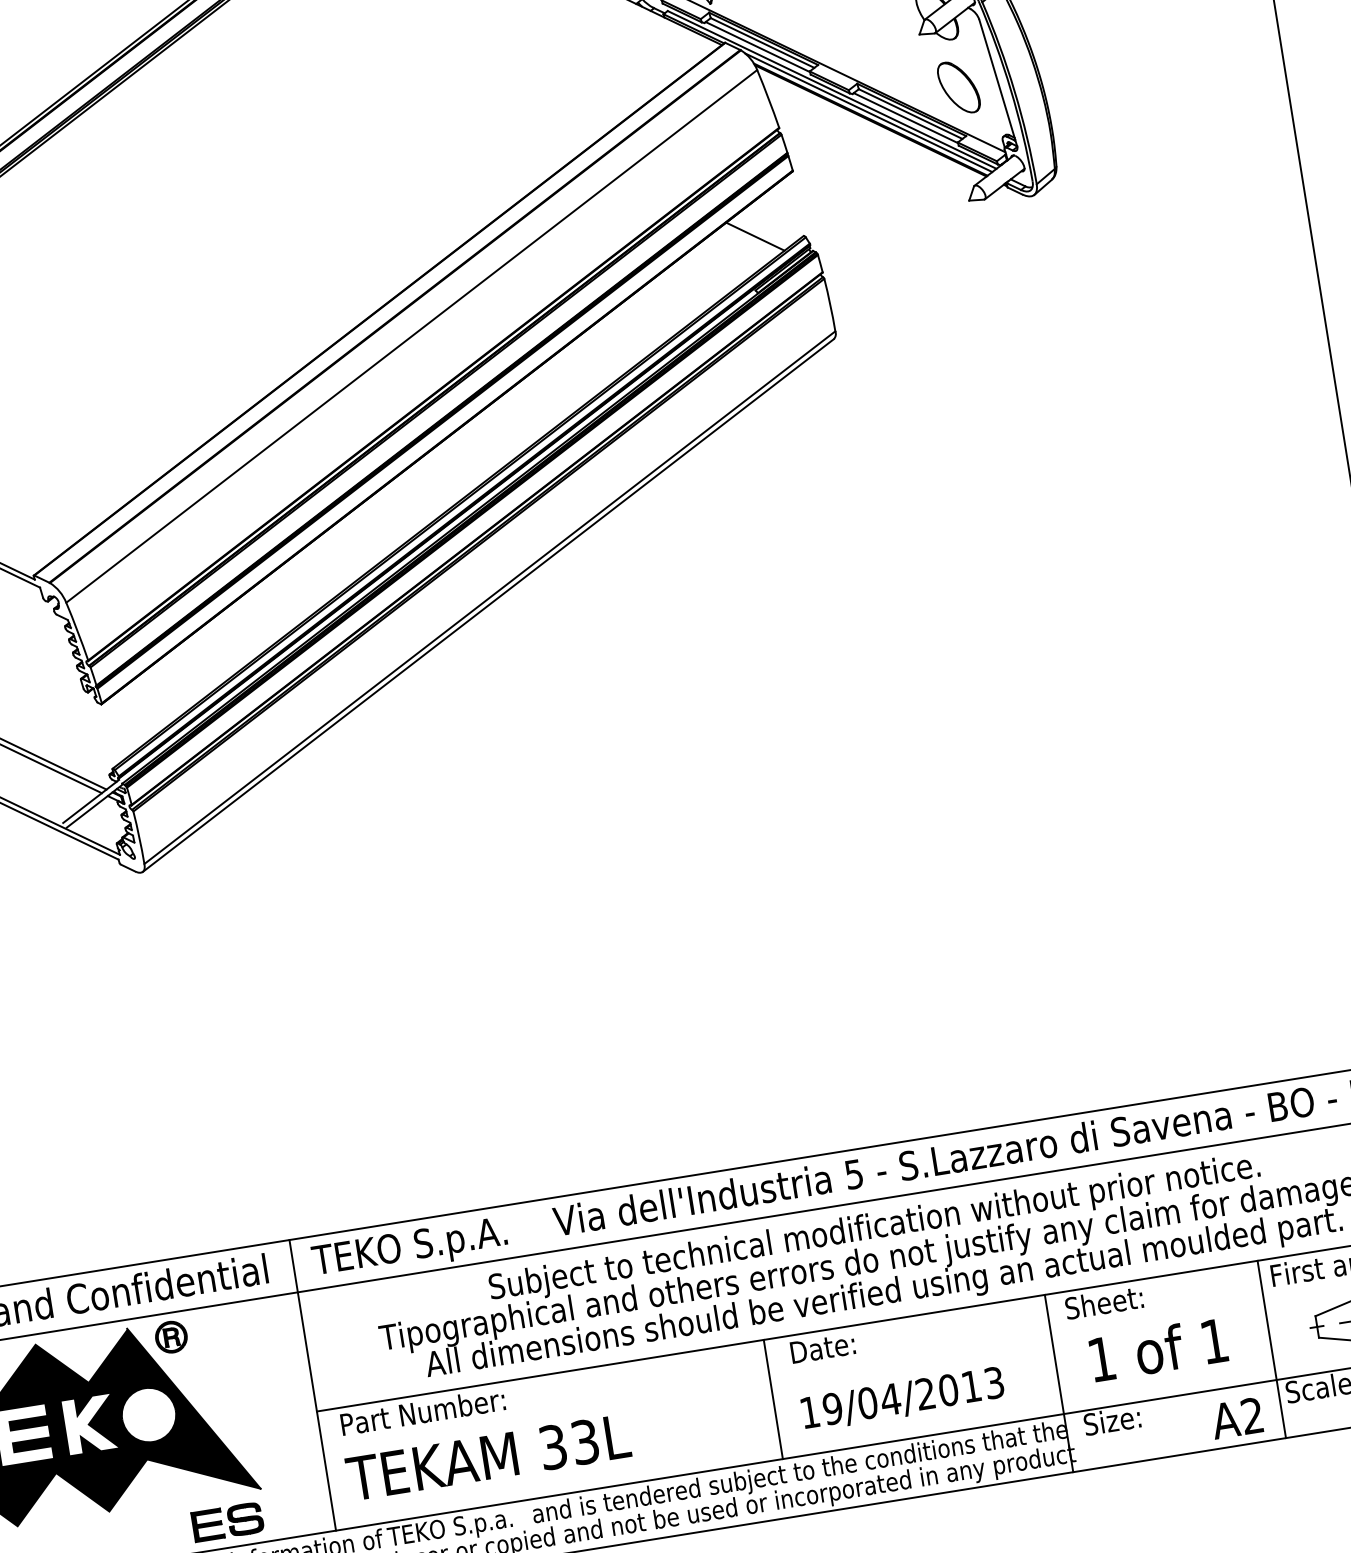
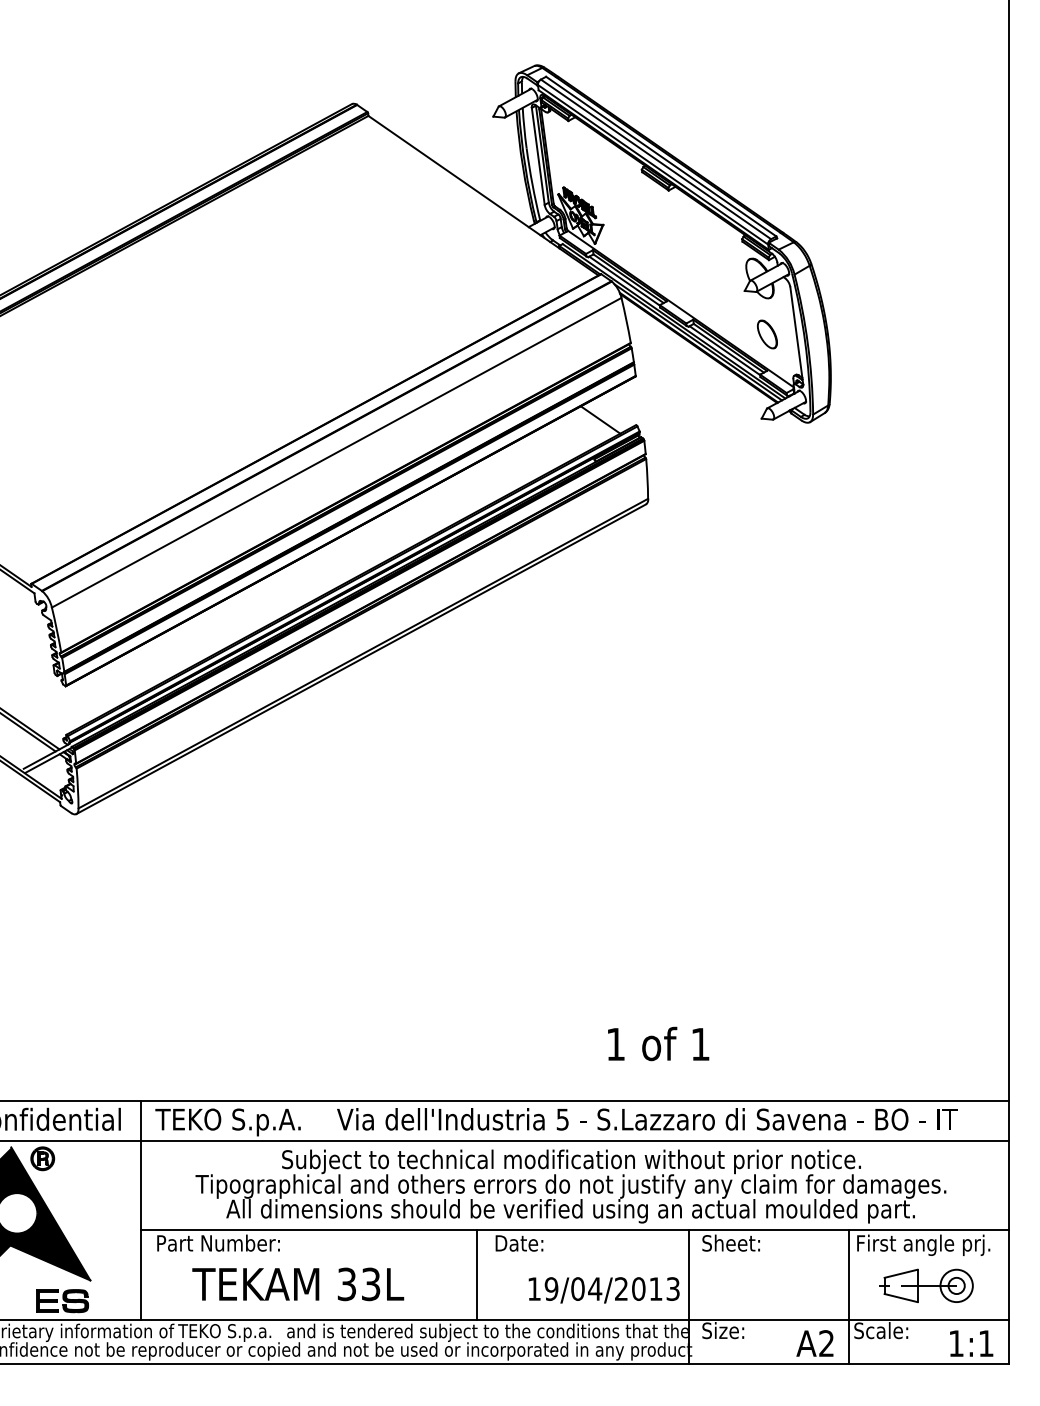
part: (959, 87) -> (767, 334), size x0.7
text: (1158, 1349) -> (658, 1043), moved
text: (902, 1399) -> (603, 1290), moved
text: (488, 1457) -> (298, 1284), moved

